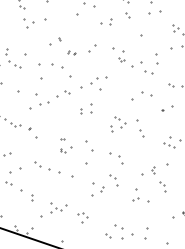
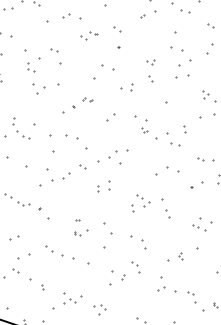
part: (71, 52) -> (87, 99), moved
part: (156, 59) -> (184, 129), size x0.62
part: (53, 99) -> (66, 175), size x0.62
part: (162, 187) -> (191, 297), moved

